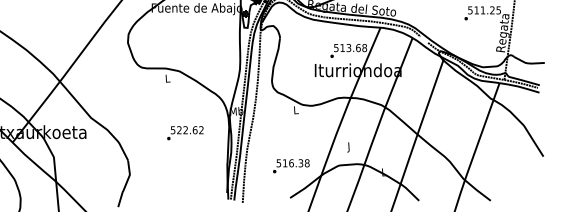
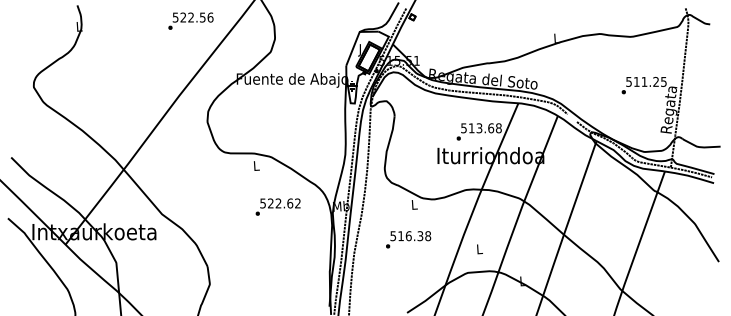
text: (184, 132) -> (277, 206), moved
text: (348, 147) -> (479, 250), J -> L
text: (291, 166) -> (408, 239), moved

